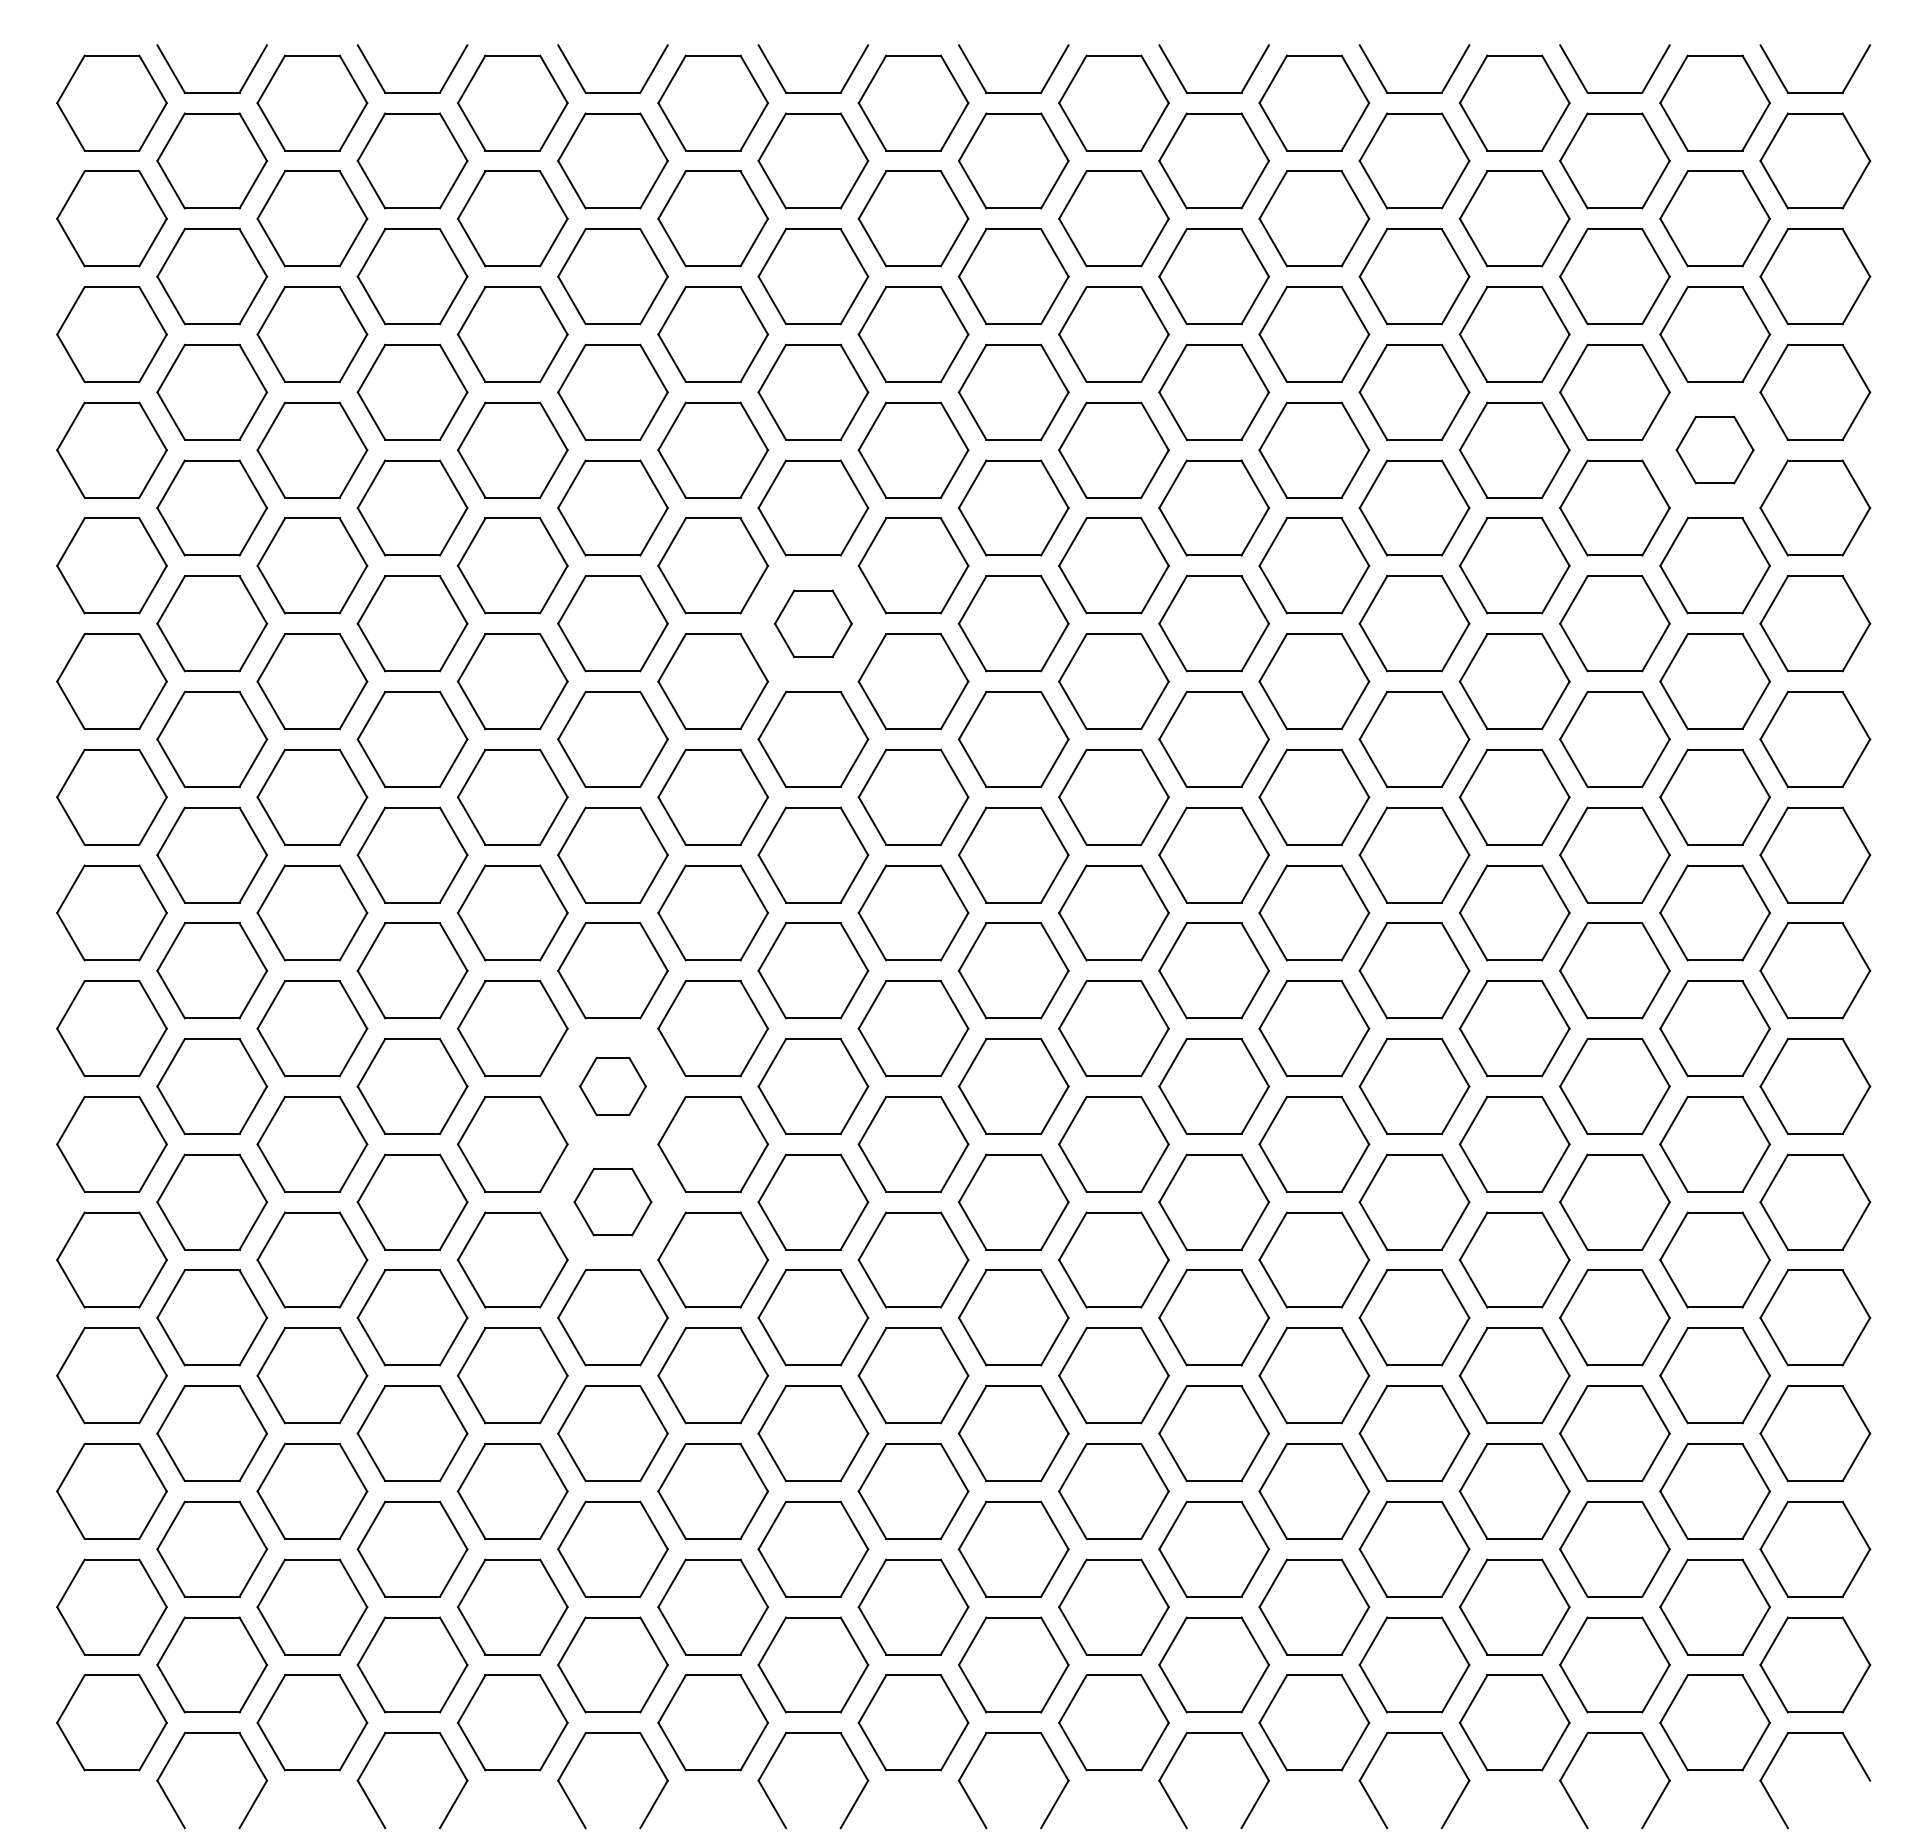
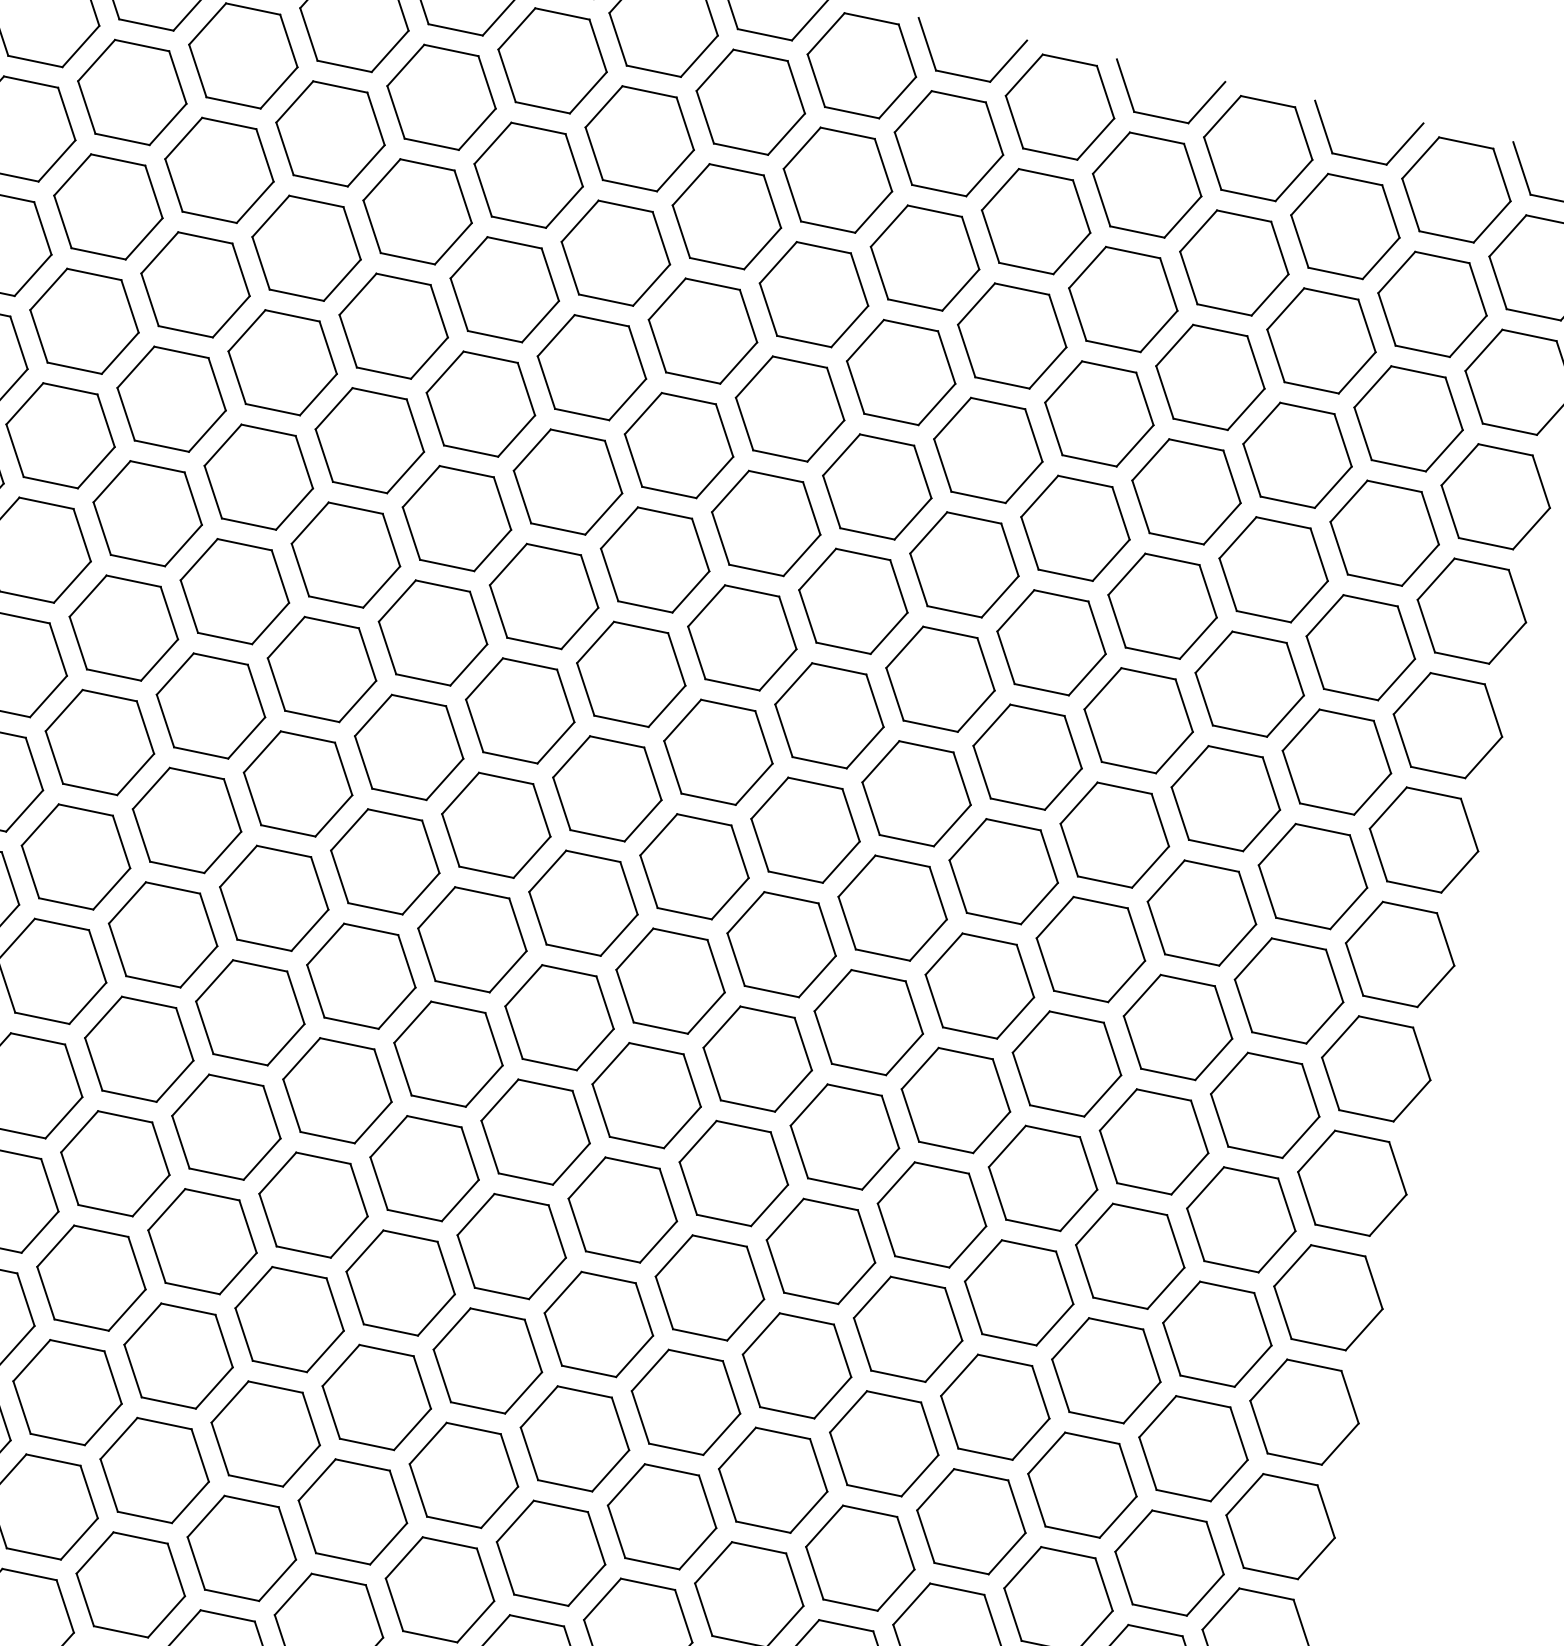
part: (1714, 449) -> (1384, 532), size x1.43
part: (813, 623) -> (457, 518), size x1.43
part: (612, 1086) -> (162, 934), size x1.67
part: (612, 1201) -> (138, 1048), size x1.43

